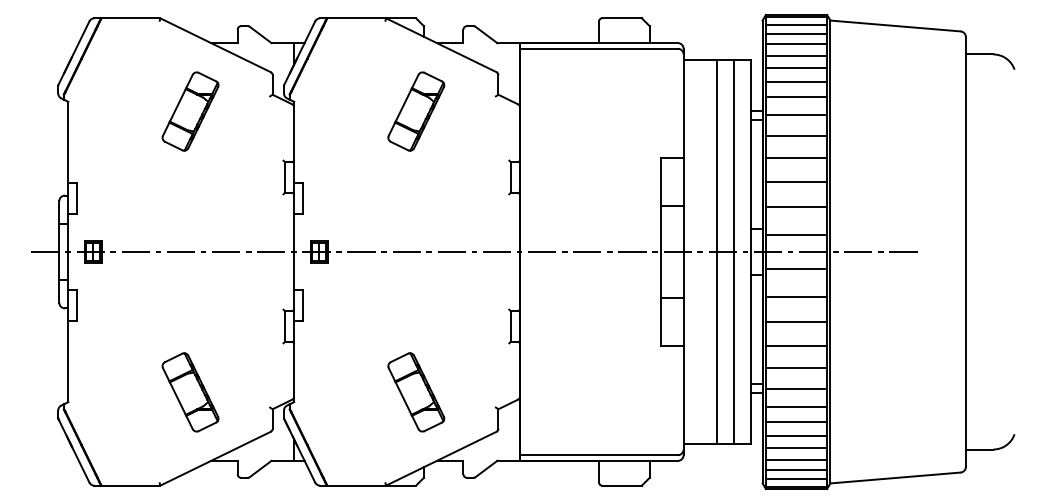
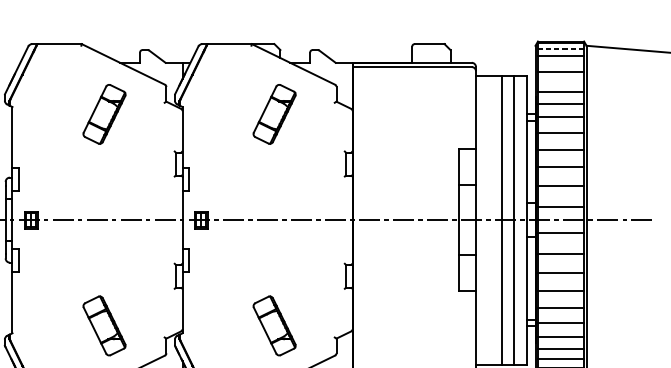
line: (796, 25) -> (561, 49), solid -> dashed
line: (796, 44) -> (561, 63), removed
line: (796, 67) -> (561, 81), removed

